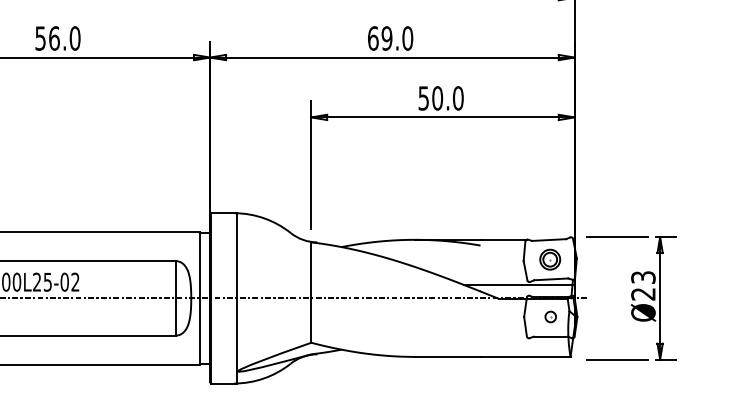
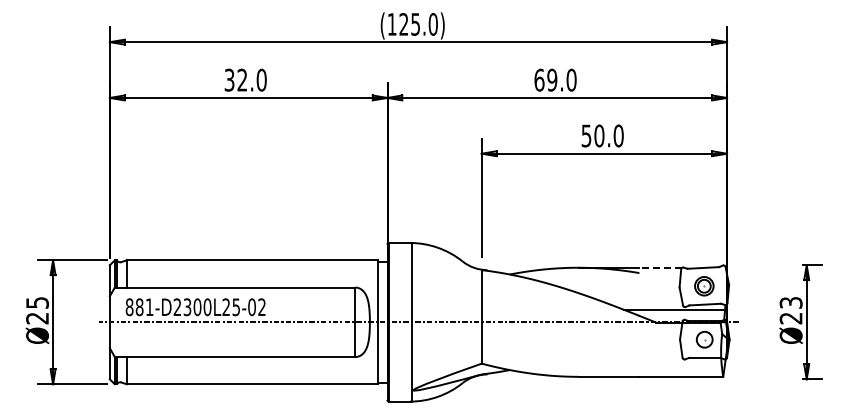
text: (48, 37) -> (236, 79), 56.0 -> 32.0
line: (616, 237) -> (766, 265), removed
line: (503, 239) -> (660, 267), solid -> dashed
part: (550, 316) -> (704, 339), size x1.6
line: (616, 359) -> (766, 379), removed

